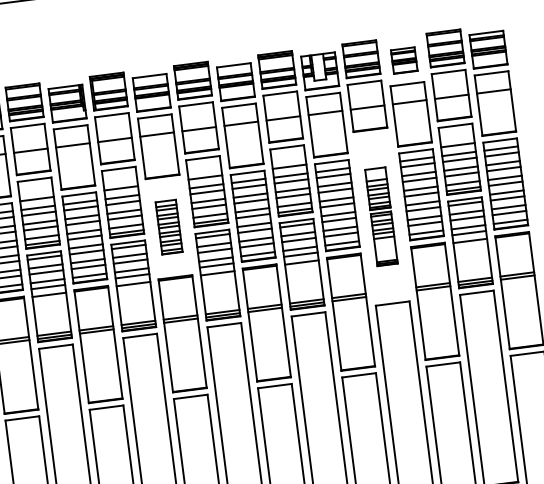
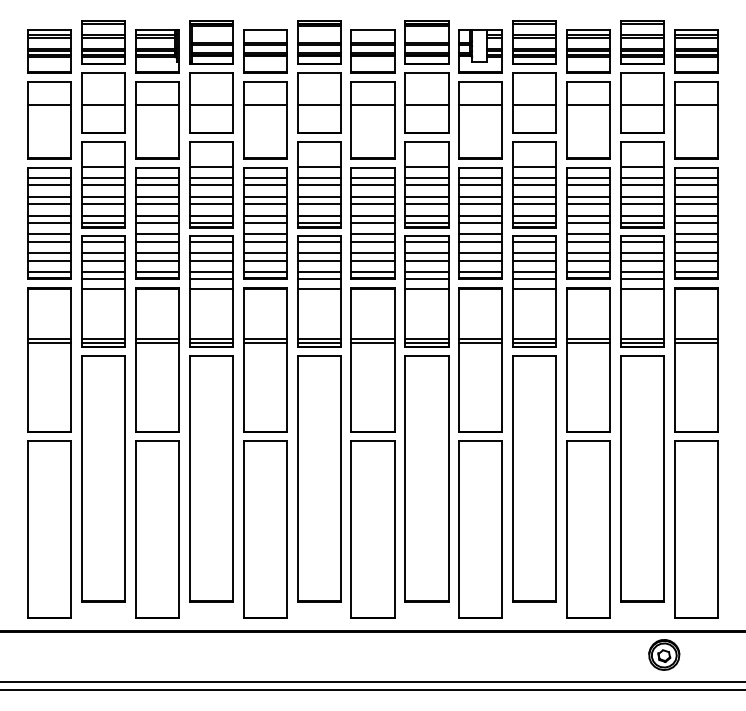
part: (404, 60) -> (588, 51), size x1.43
part: (381, 216) -> (534, 244), size x1.67
part: (169, 227) -> (265, 223), size x1.67

